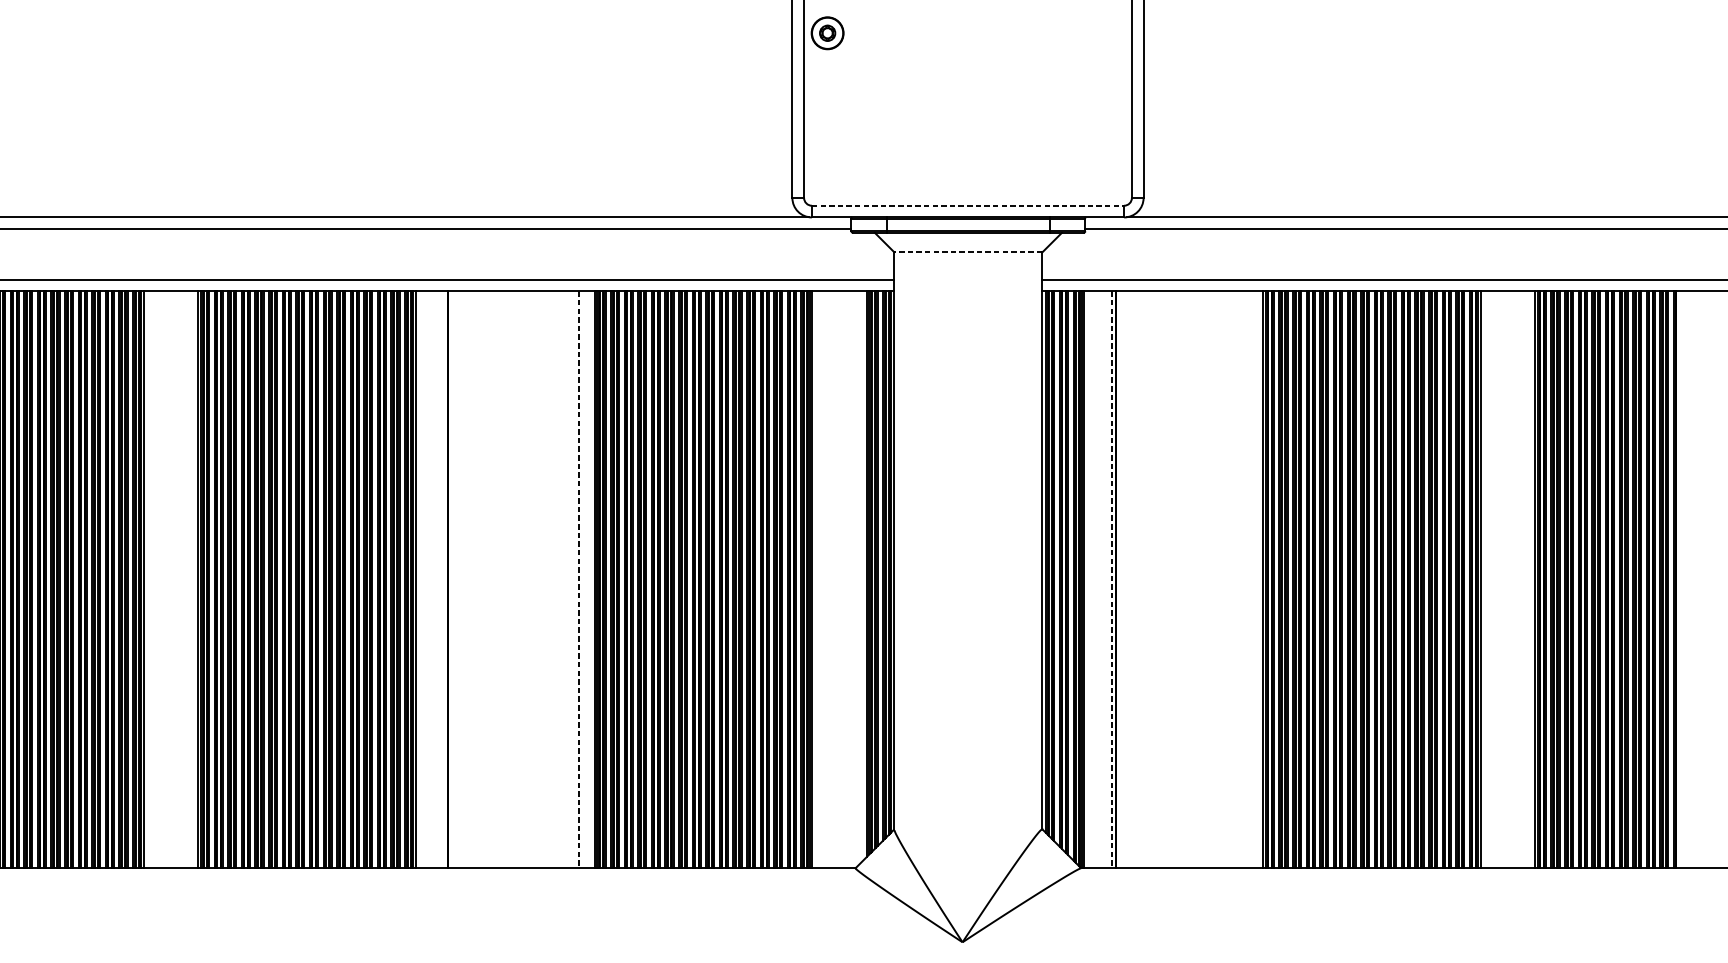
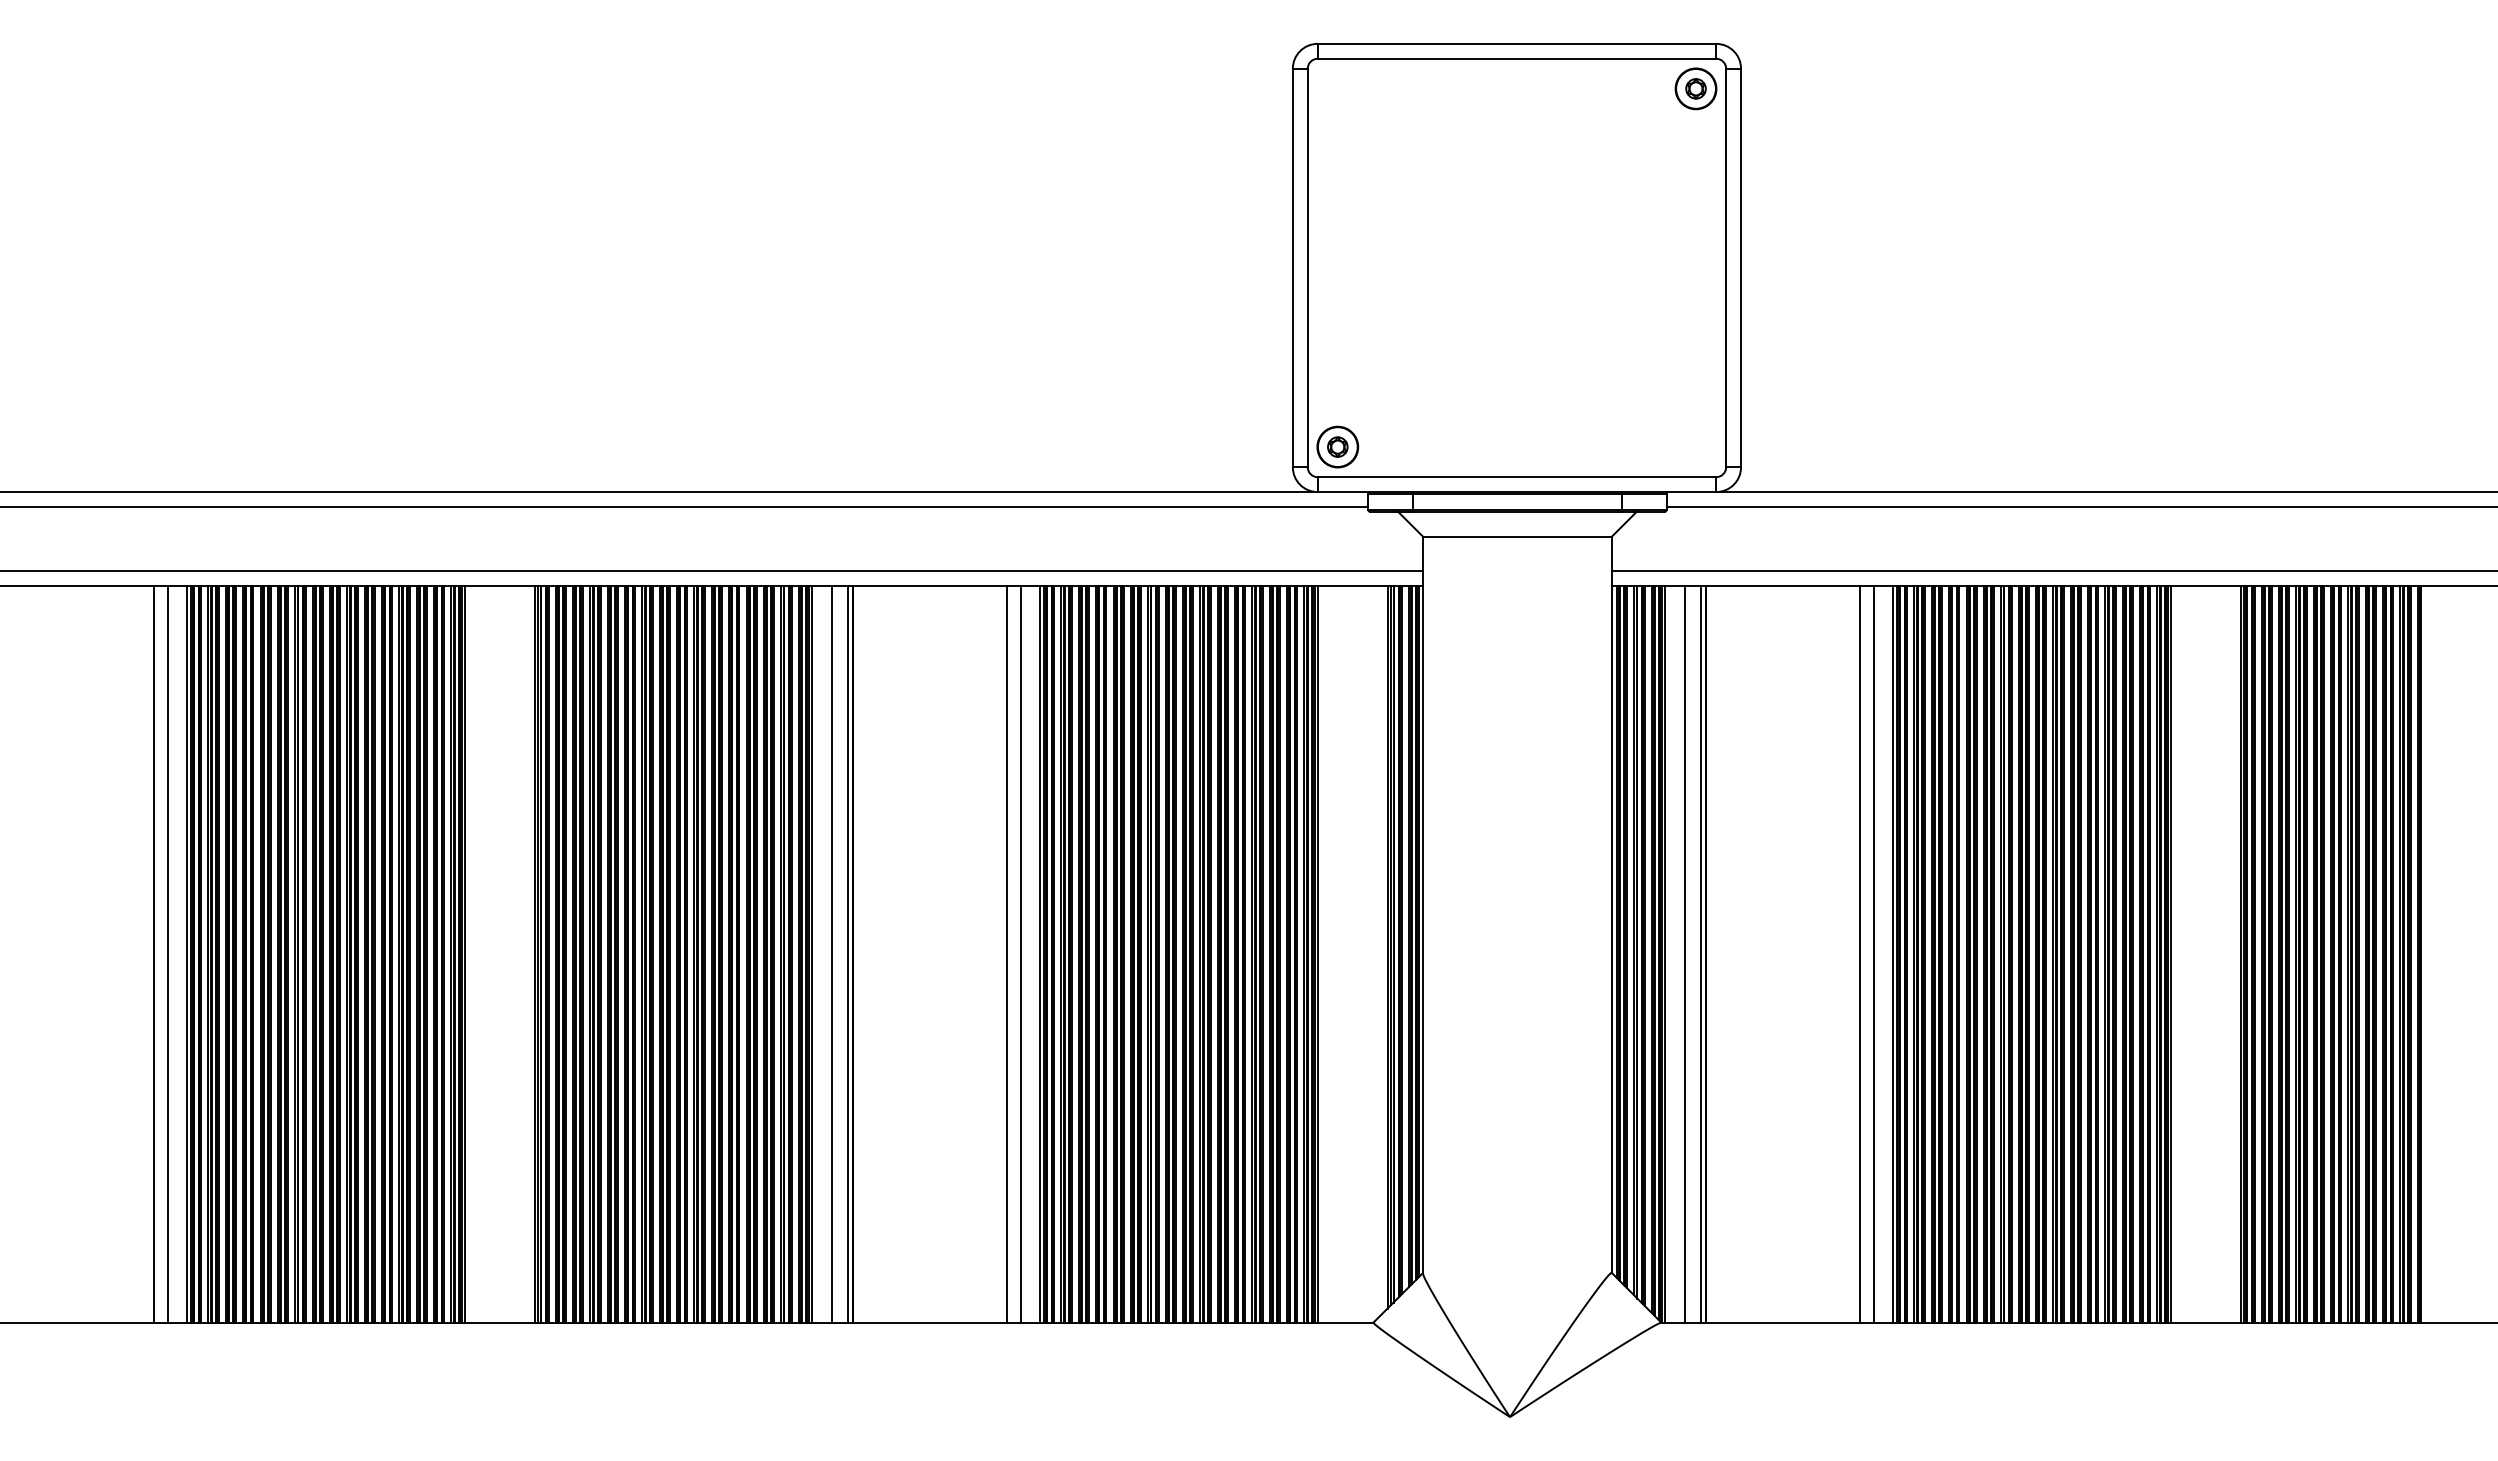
part: (827, 32) -> (1337, 446), moved
line: (968, 206) -> (1517, 477), dashed -> solid
line: (968, 252) -> (1517, 536), dashed -> solid
line: (430, 579) -> (831, 954), added
line: (443, 579) -> (847, 954), added
line: (568, 579) -> (1007, 954), added
line: (579, 579) -> (1021, 954), dashed -> solid
line: (1099, 579) -> (1684, 954), added
line: (1111, 579) -> (1700, 954), dashed -> solid
line: (1237, 579) -> (1860, 954), added
line: (1248, 579) -> (1874, 954), added

